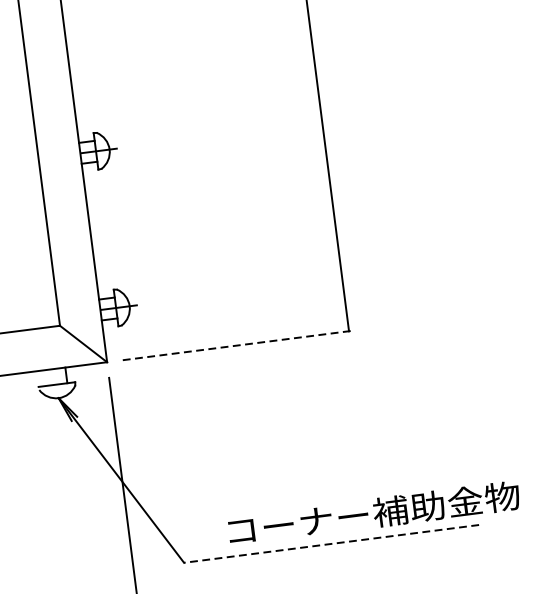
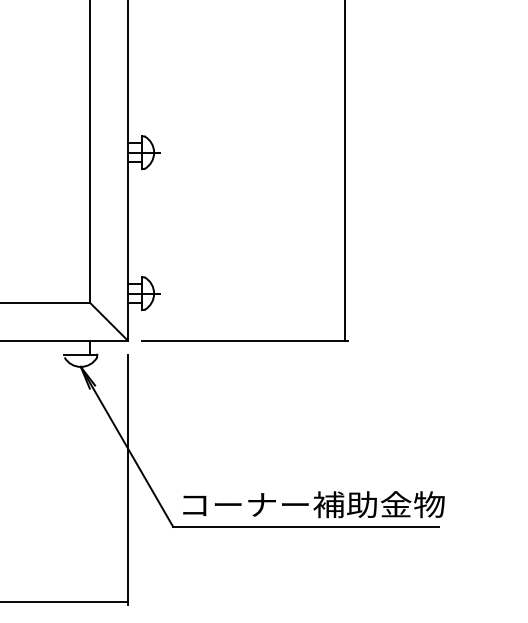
line: (237, 345) -> (245, 340), dashed -> solid
text: (373, 513) -> (313, 504), moved
line: (331, 543) -> (305, 526), dashed -> solid

